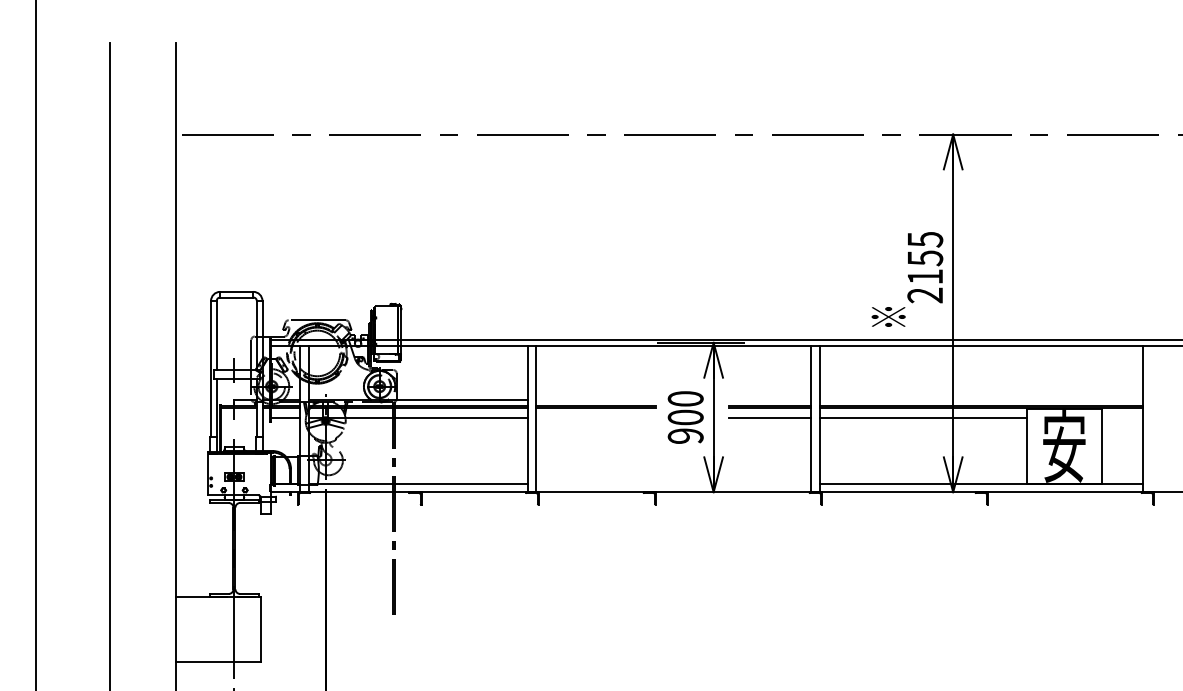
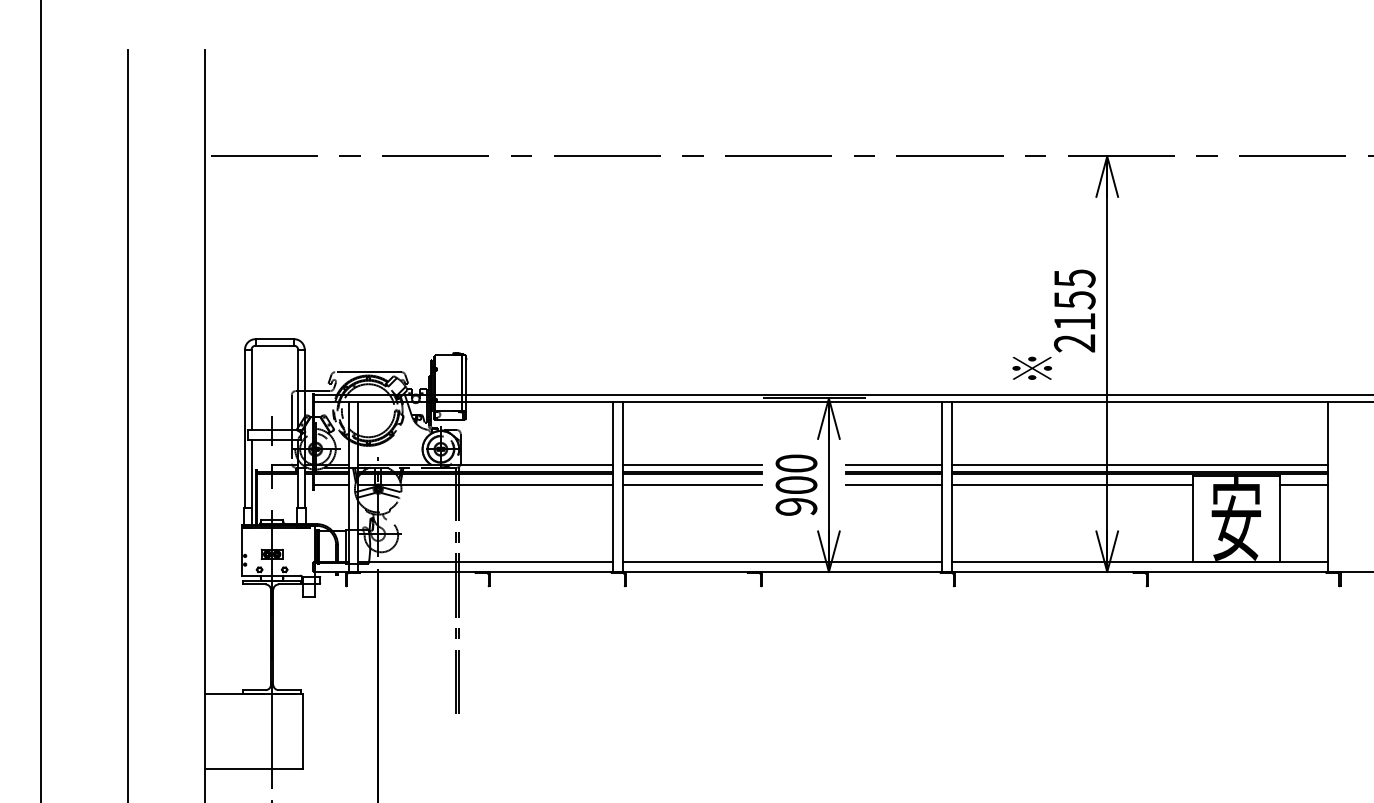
line: (595, 399) -> (691, 464), added
line: (770, 399) -> (894, 464), added
line: (980, 399) -> (1139, 464), added
line: (595, 417) -> (691, 485), added
line: (1122, 417) -> (1303, 485), added
line: (673, 484) -> (782, 562), added

